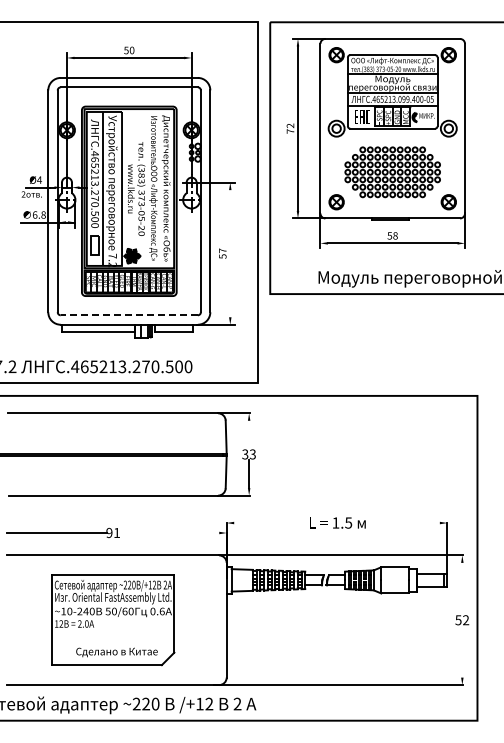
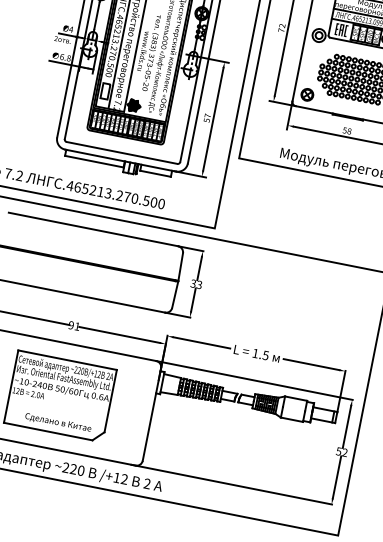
line: (230, 253) -> (213, 119), added
line: (129, 315) -> (122, 153), dashed -> solid
line: (249, 434) -> (199, 268), added
line: (269, 523) -> (201, 343), added
line: (404, 523) -> (310, 364), added
line: (169, 533) -> (119, 335), added
line: (462, 588) -> (347, 426), added
line: (462, 651) -> (337, 477), added

